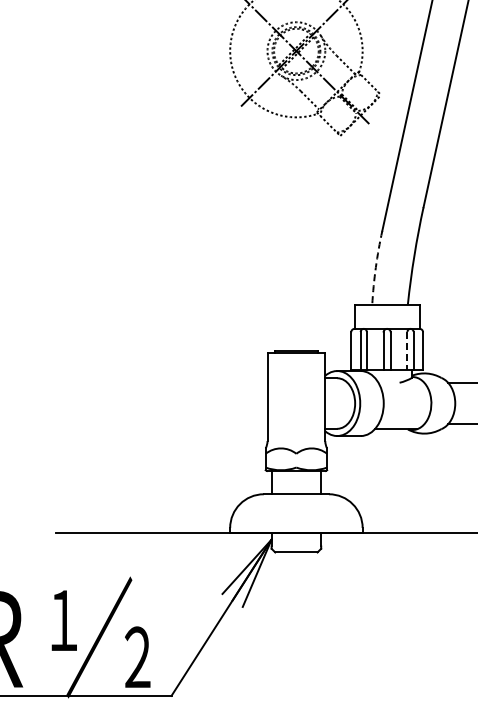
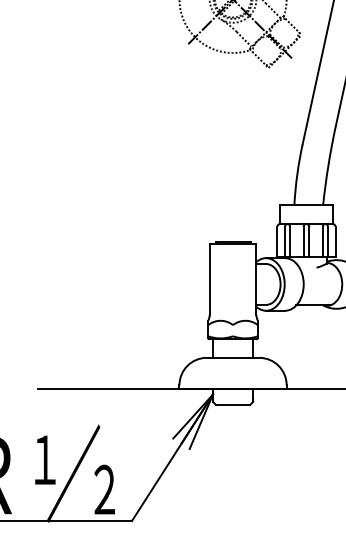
arc: (375, 267) -> (297, 174), dashed -> solid
line: (407, 350) -> (322, 241), dashed -> solid

